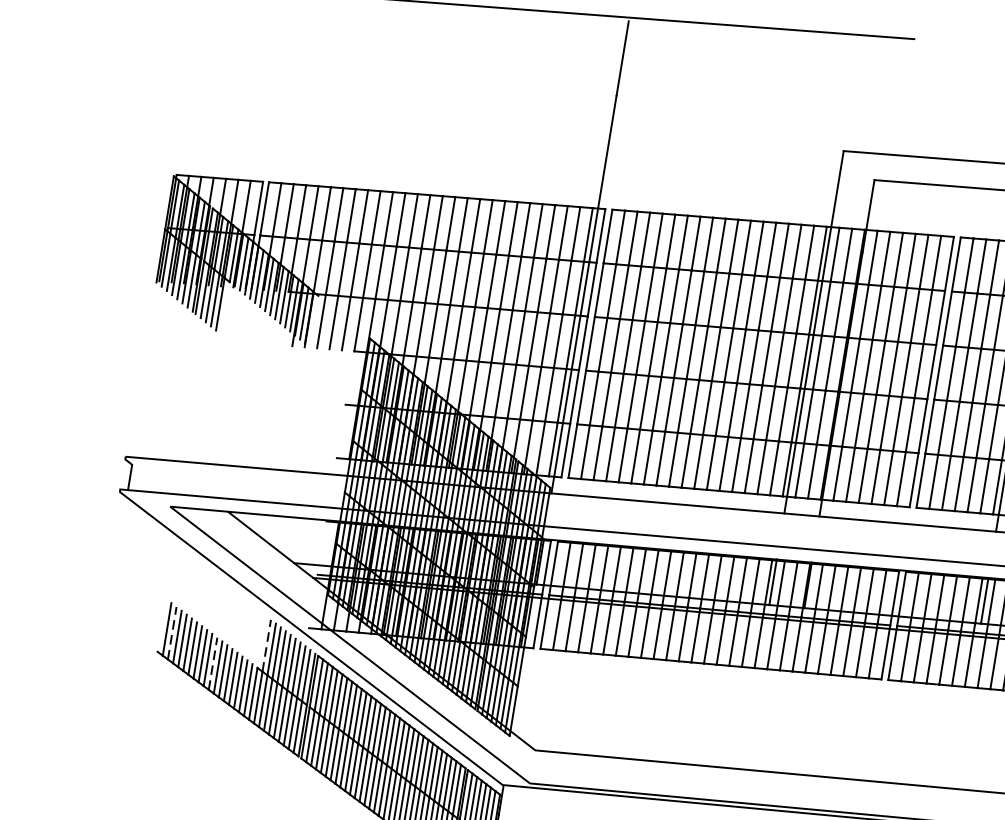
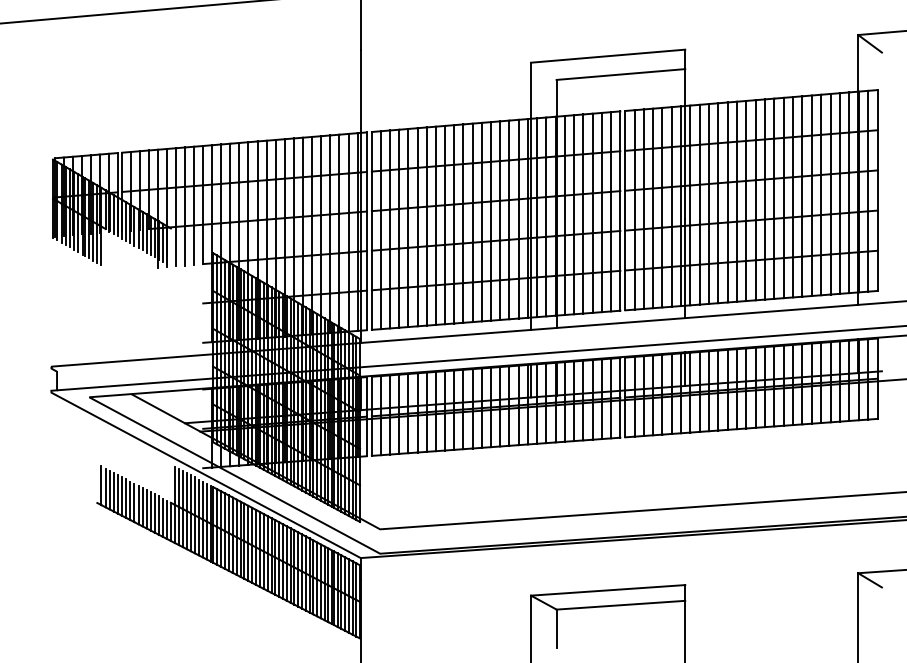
line: (172, 632) -> (105, 487), dashed -> solid
line: (266, 645) -> (174, 485), dashed -> solid
line: (213, 663) -> (138, 504), dashed -> solid

